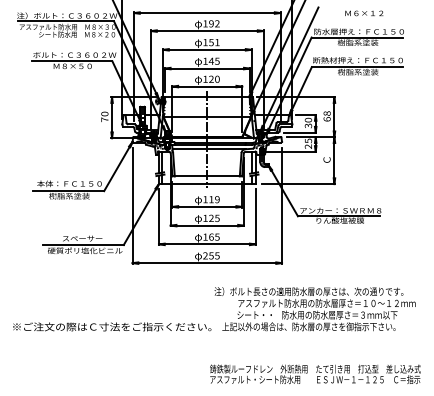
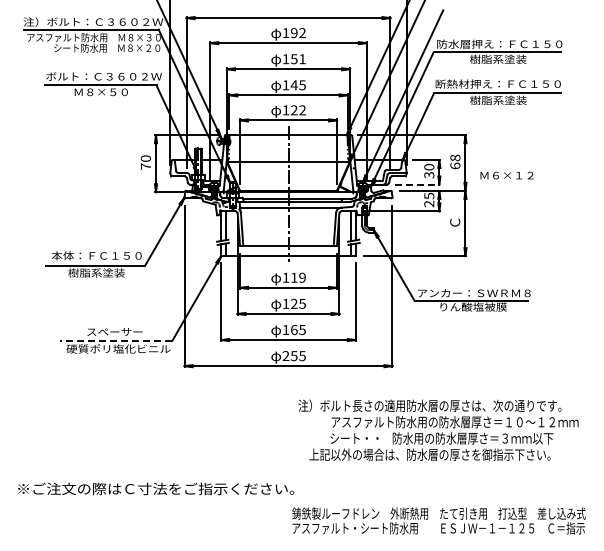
text: (363, 13) -> (506, 175), moved
text: (217, 79) -> (302, 110), 120 -> 122
line: (299, 132) -> (417, 184), solid -> dashed
line: (83, 244) -> (116, 340), solid -> dashed
text: (112, 326) -> (156, 488), moved

